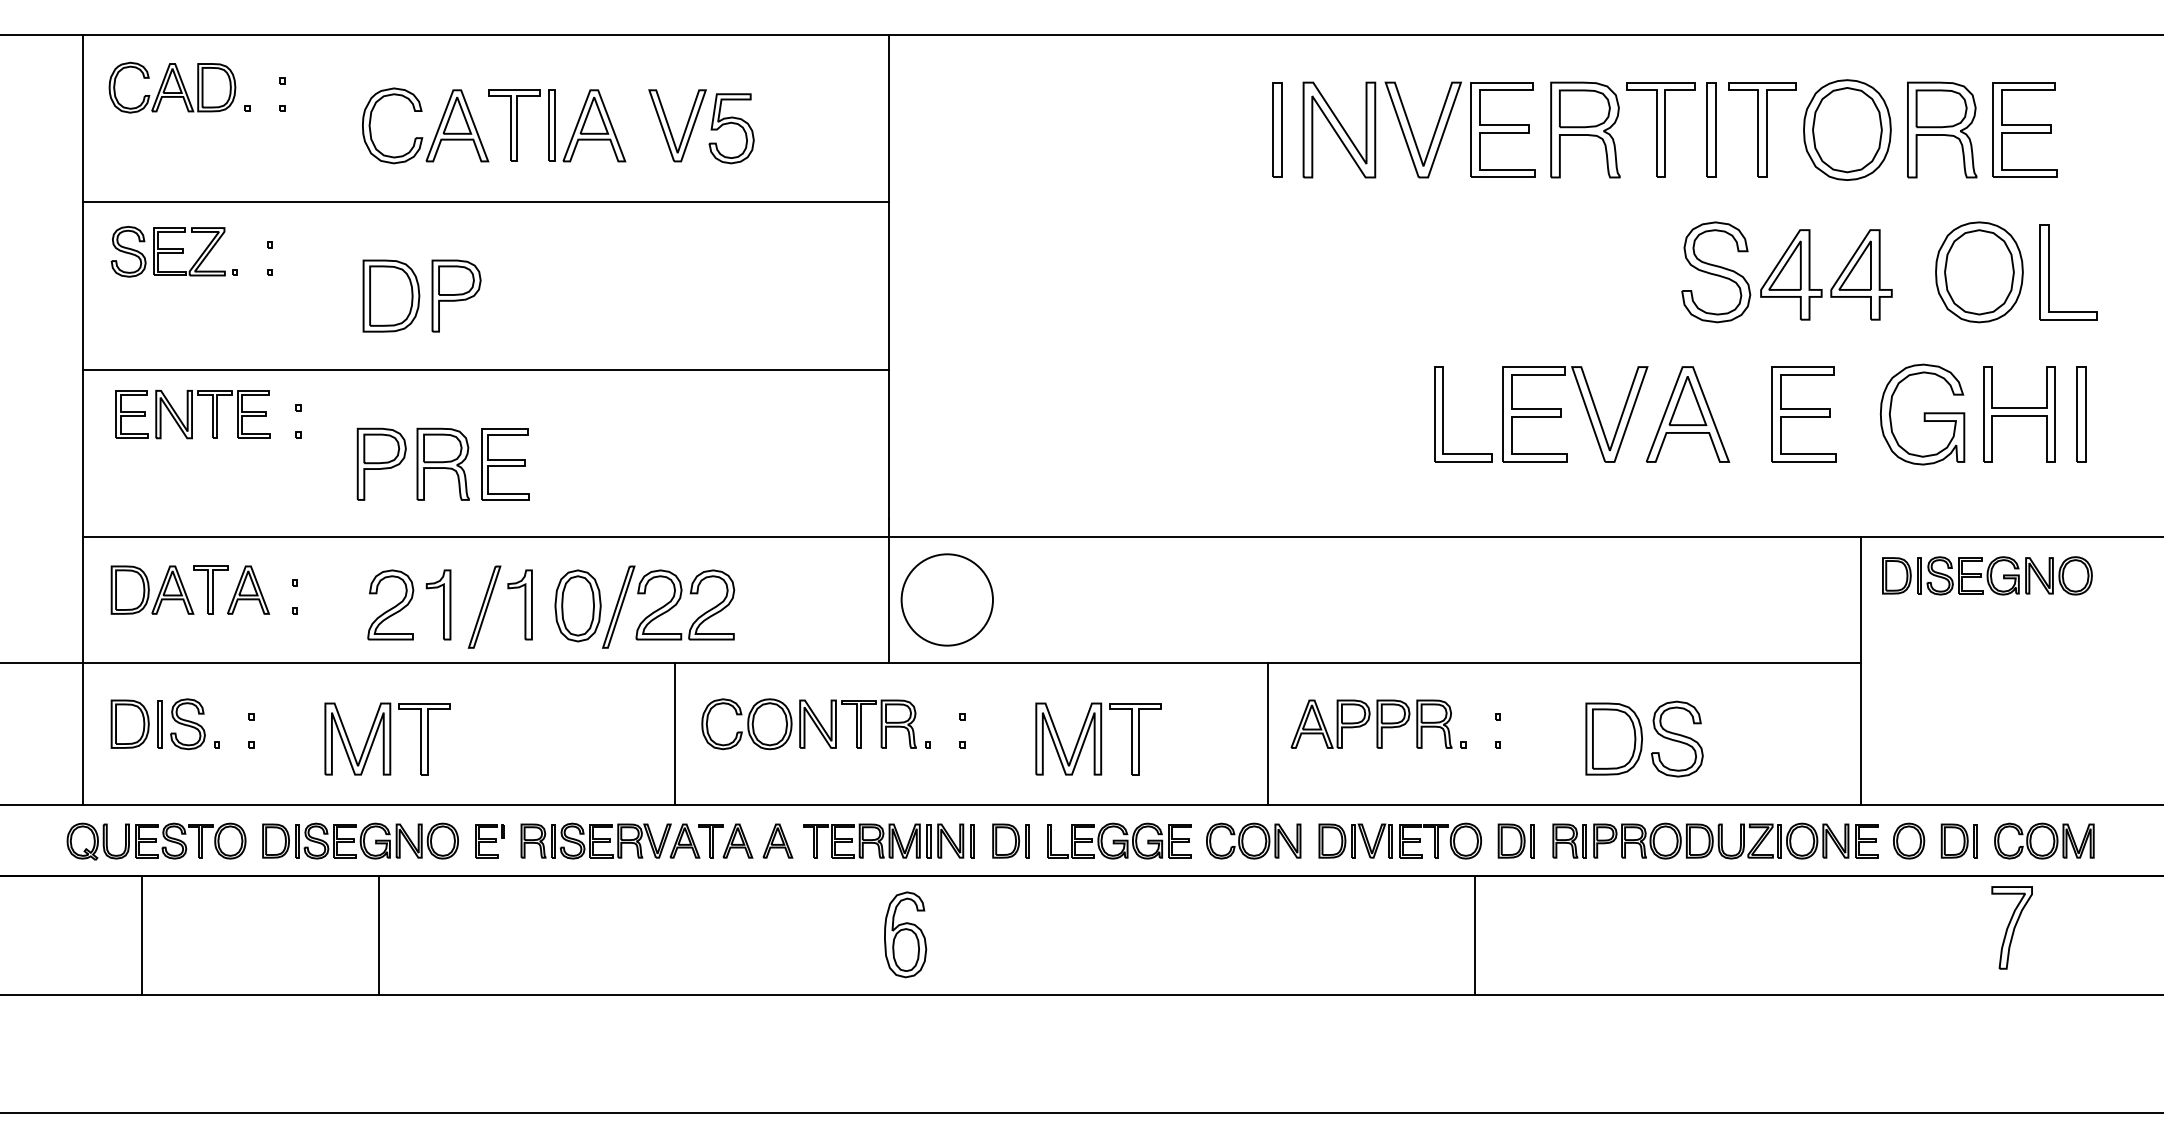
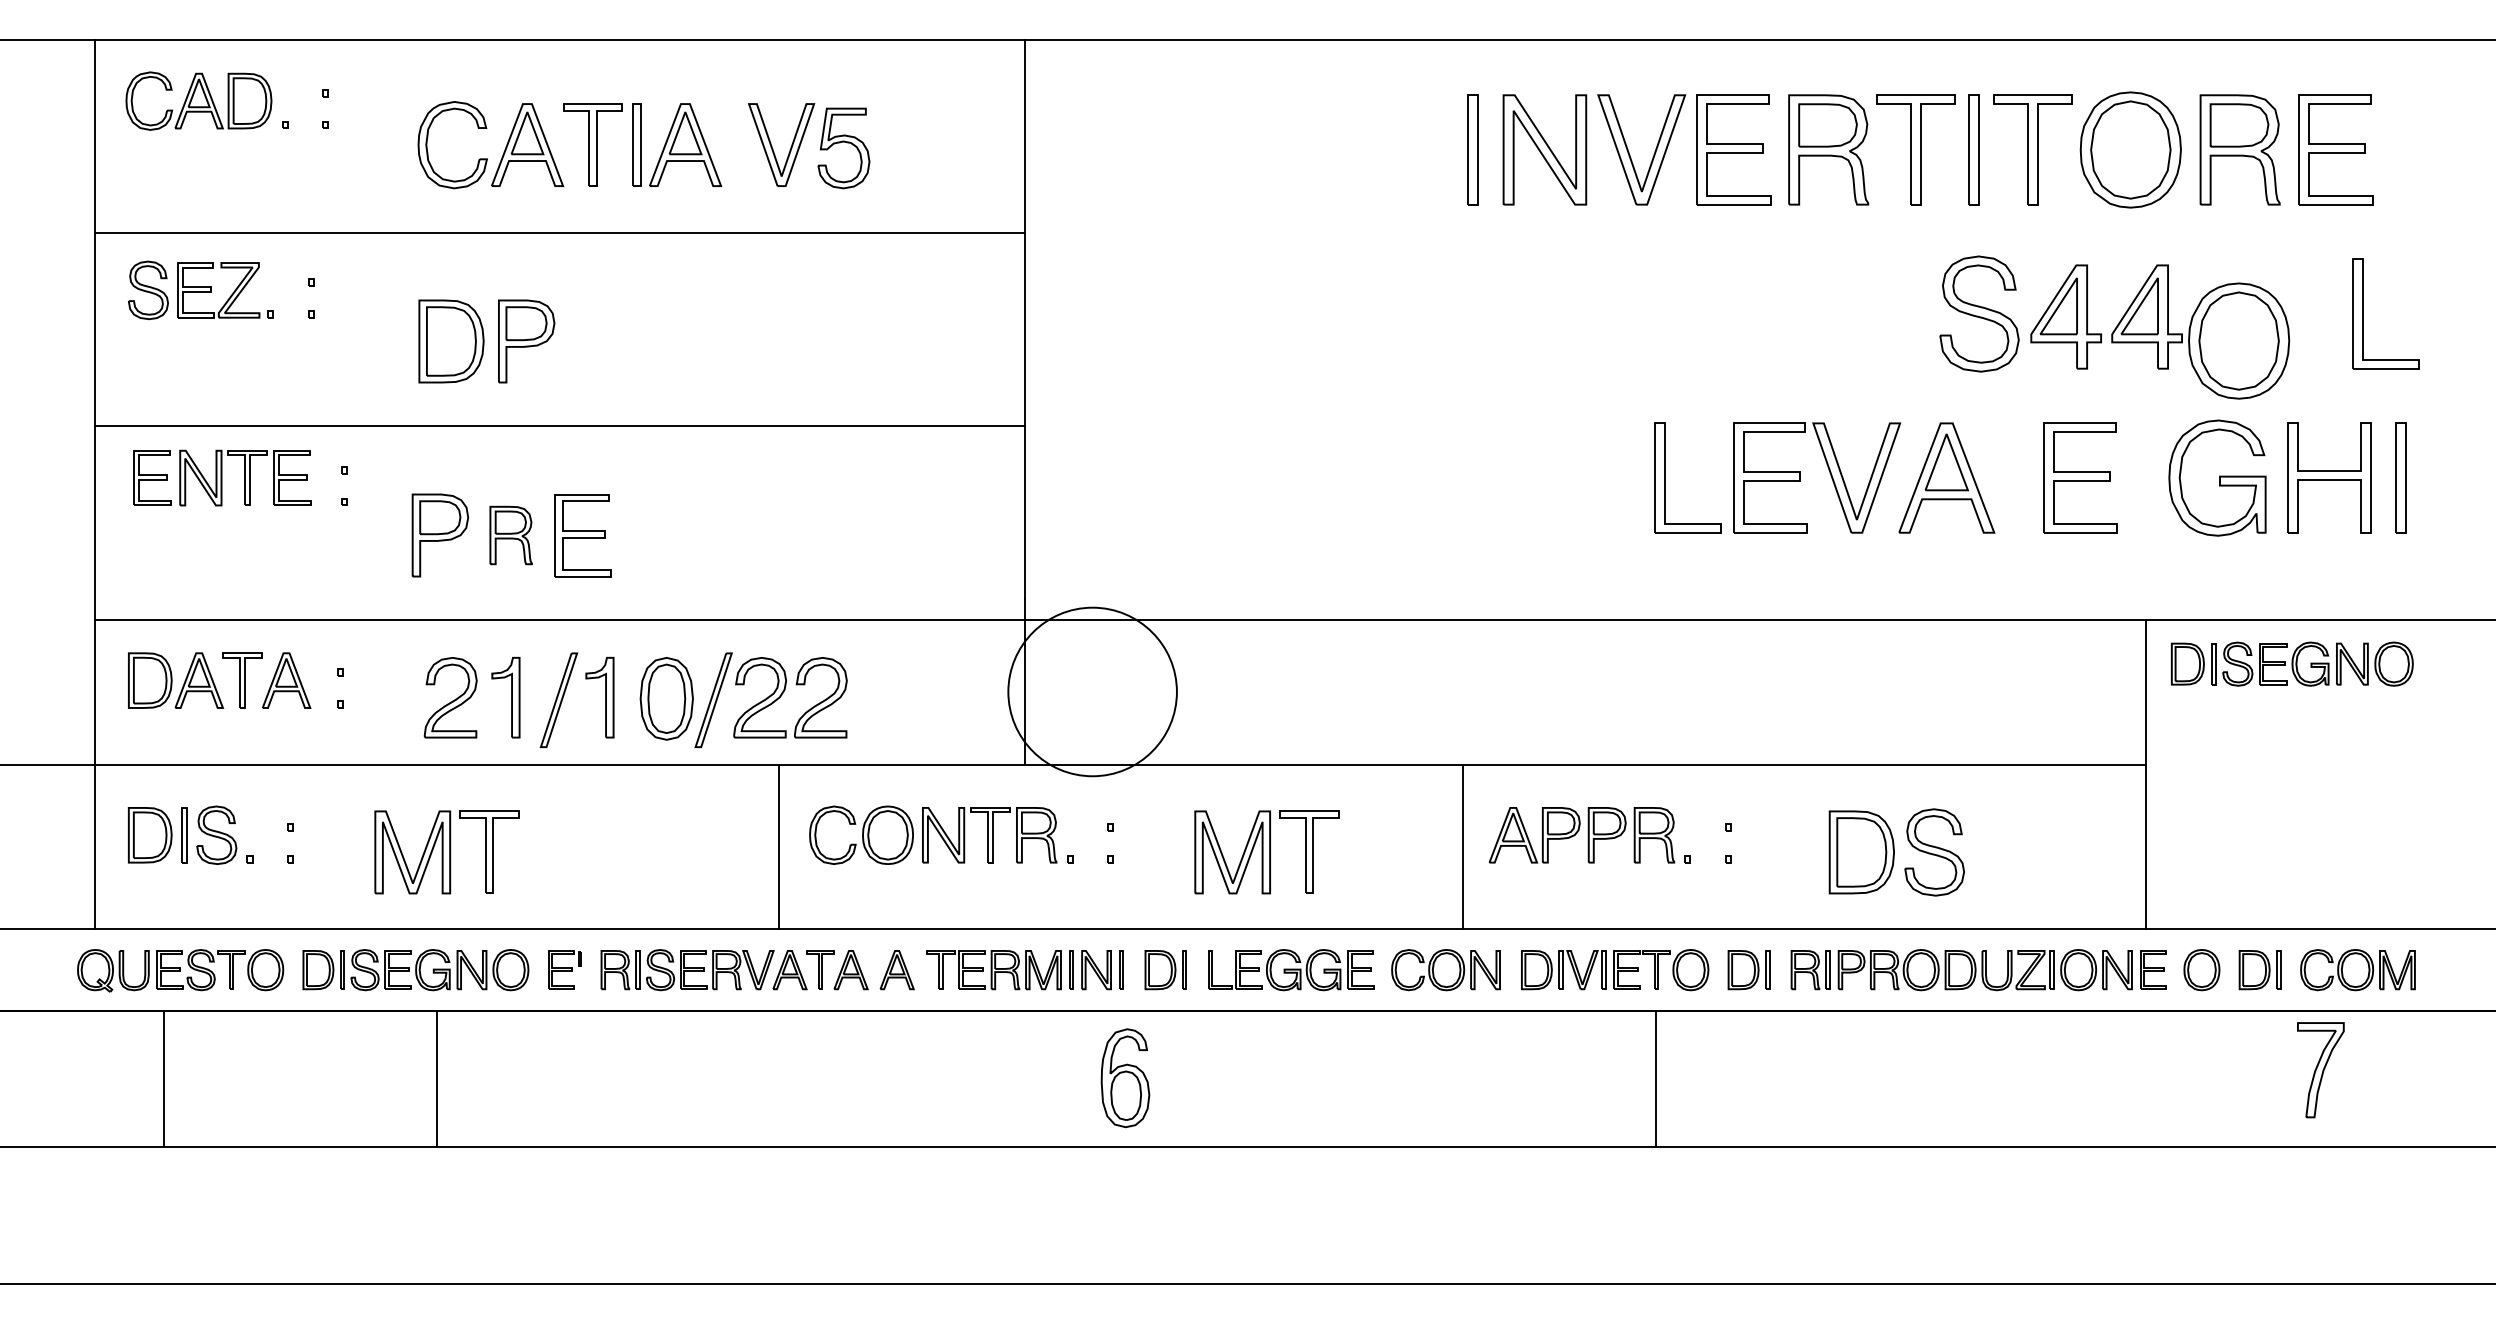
part: (1979, 271) -> (2239, 340), moved
part: (442, 464) -> (510, 535), size x0.7
circle: (947, 599) -> (1092, 691), size x1.6
part: (905, 935) -> (1125, 1078), moved
line: (1475, 935) -> (1655, 1078), moved

